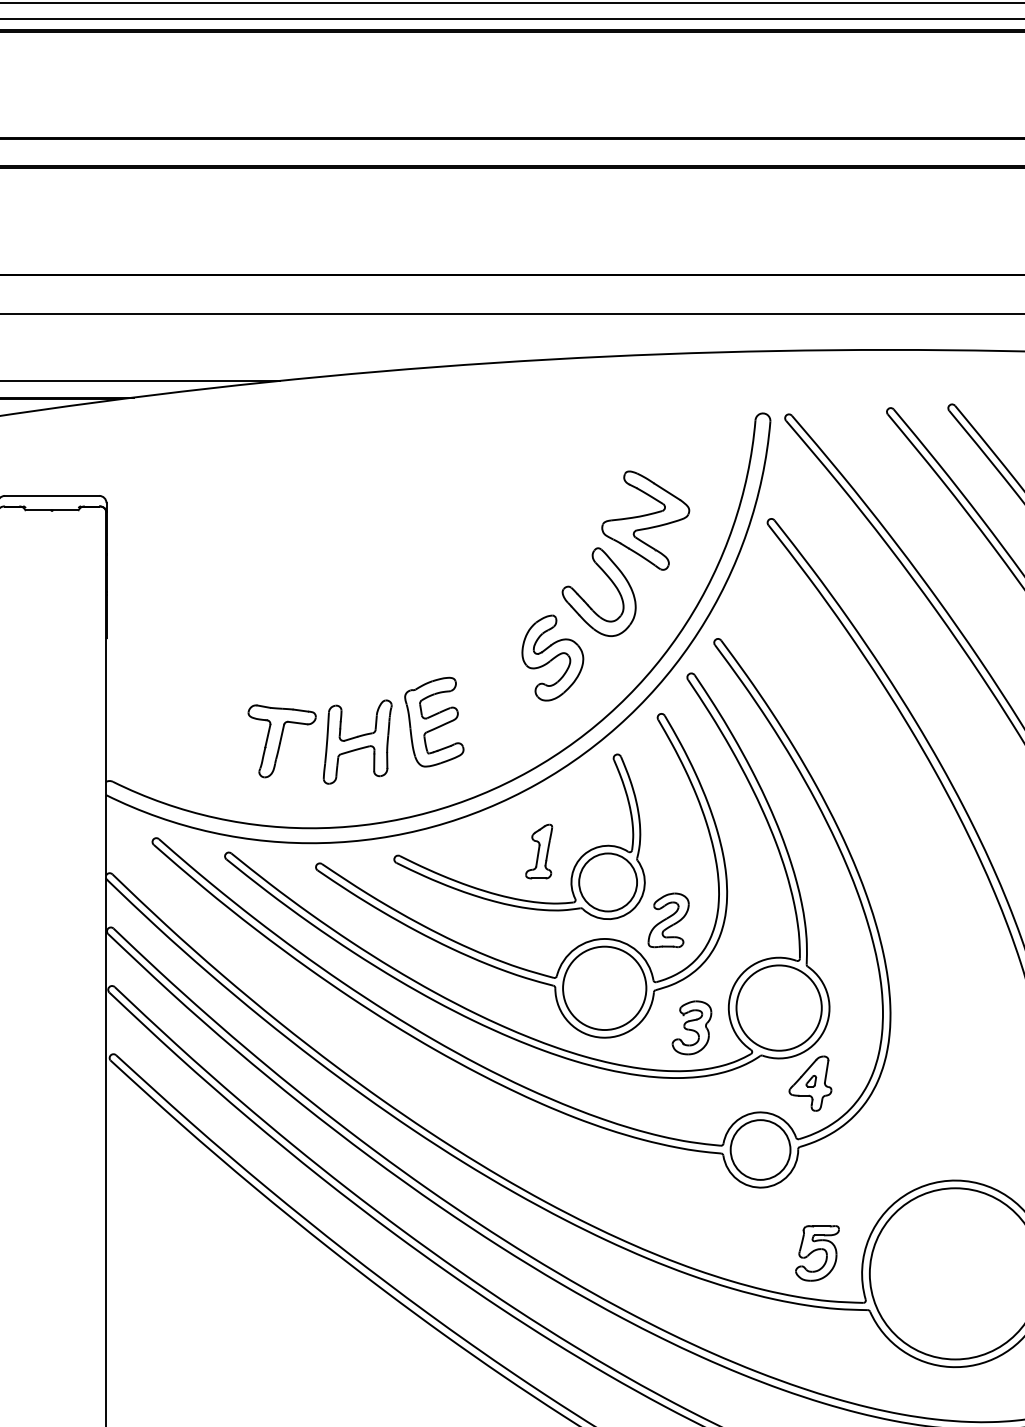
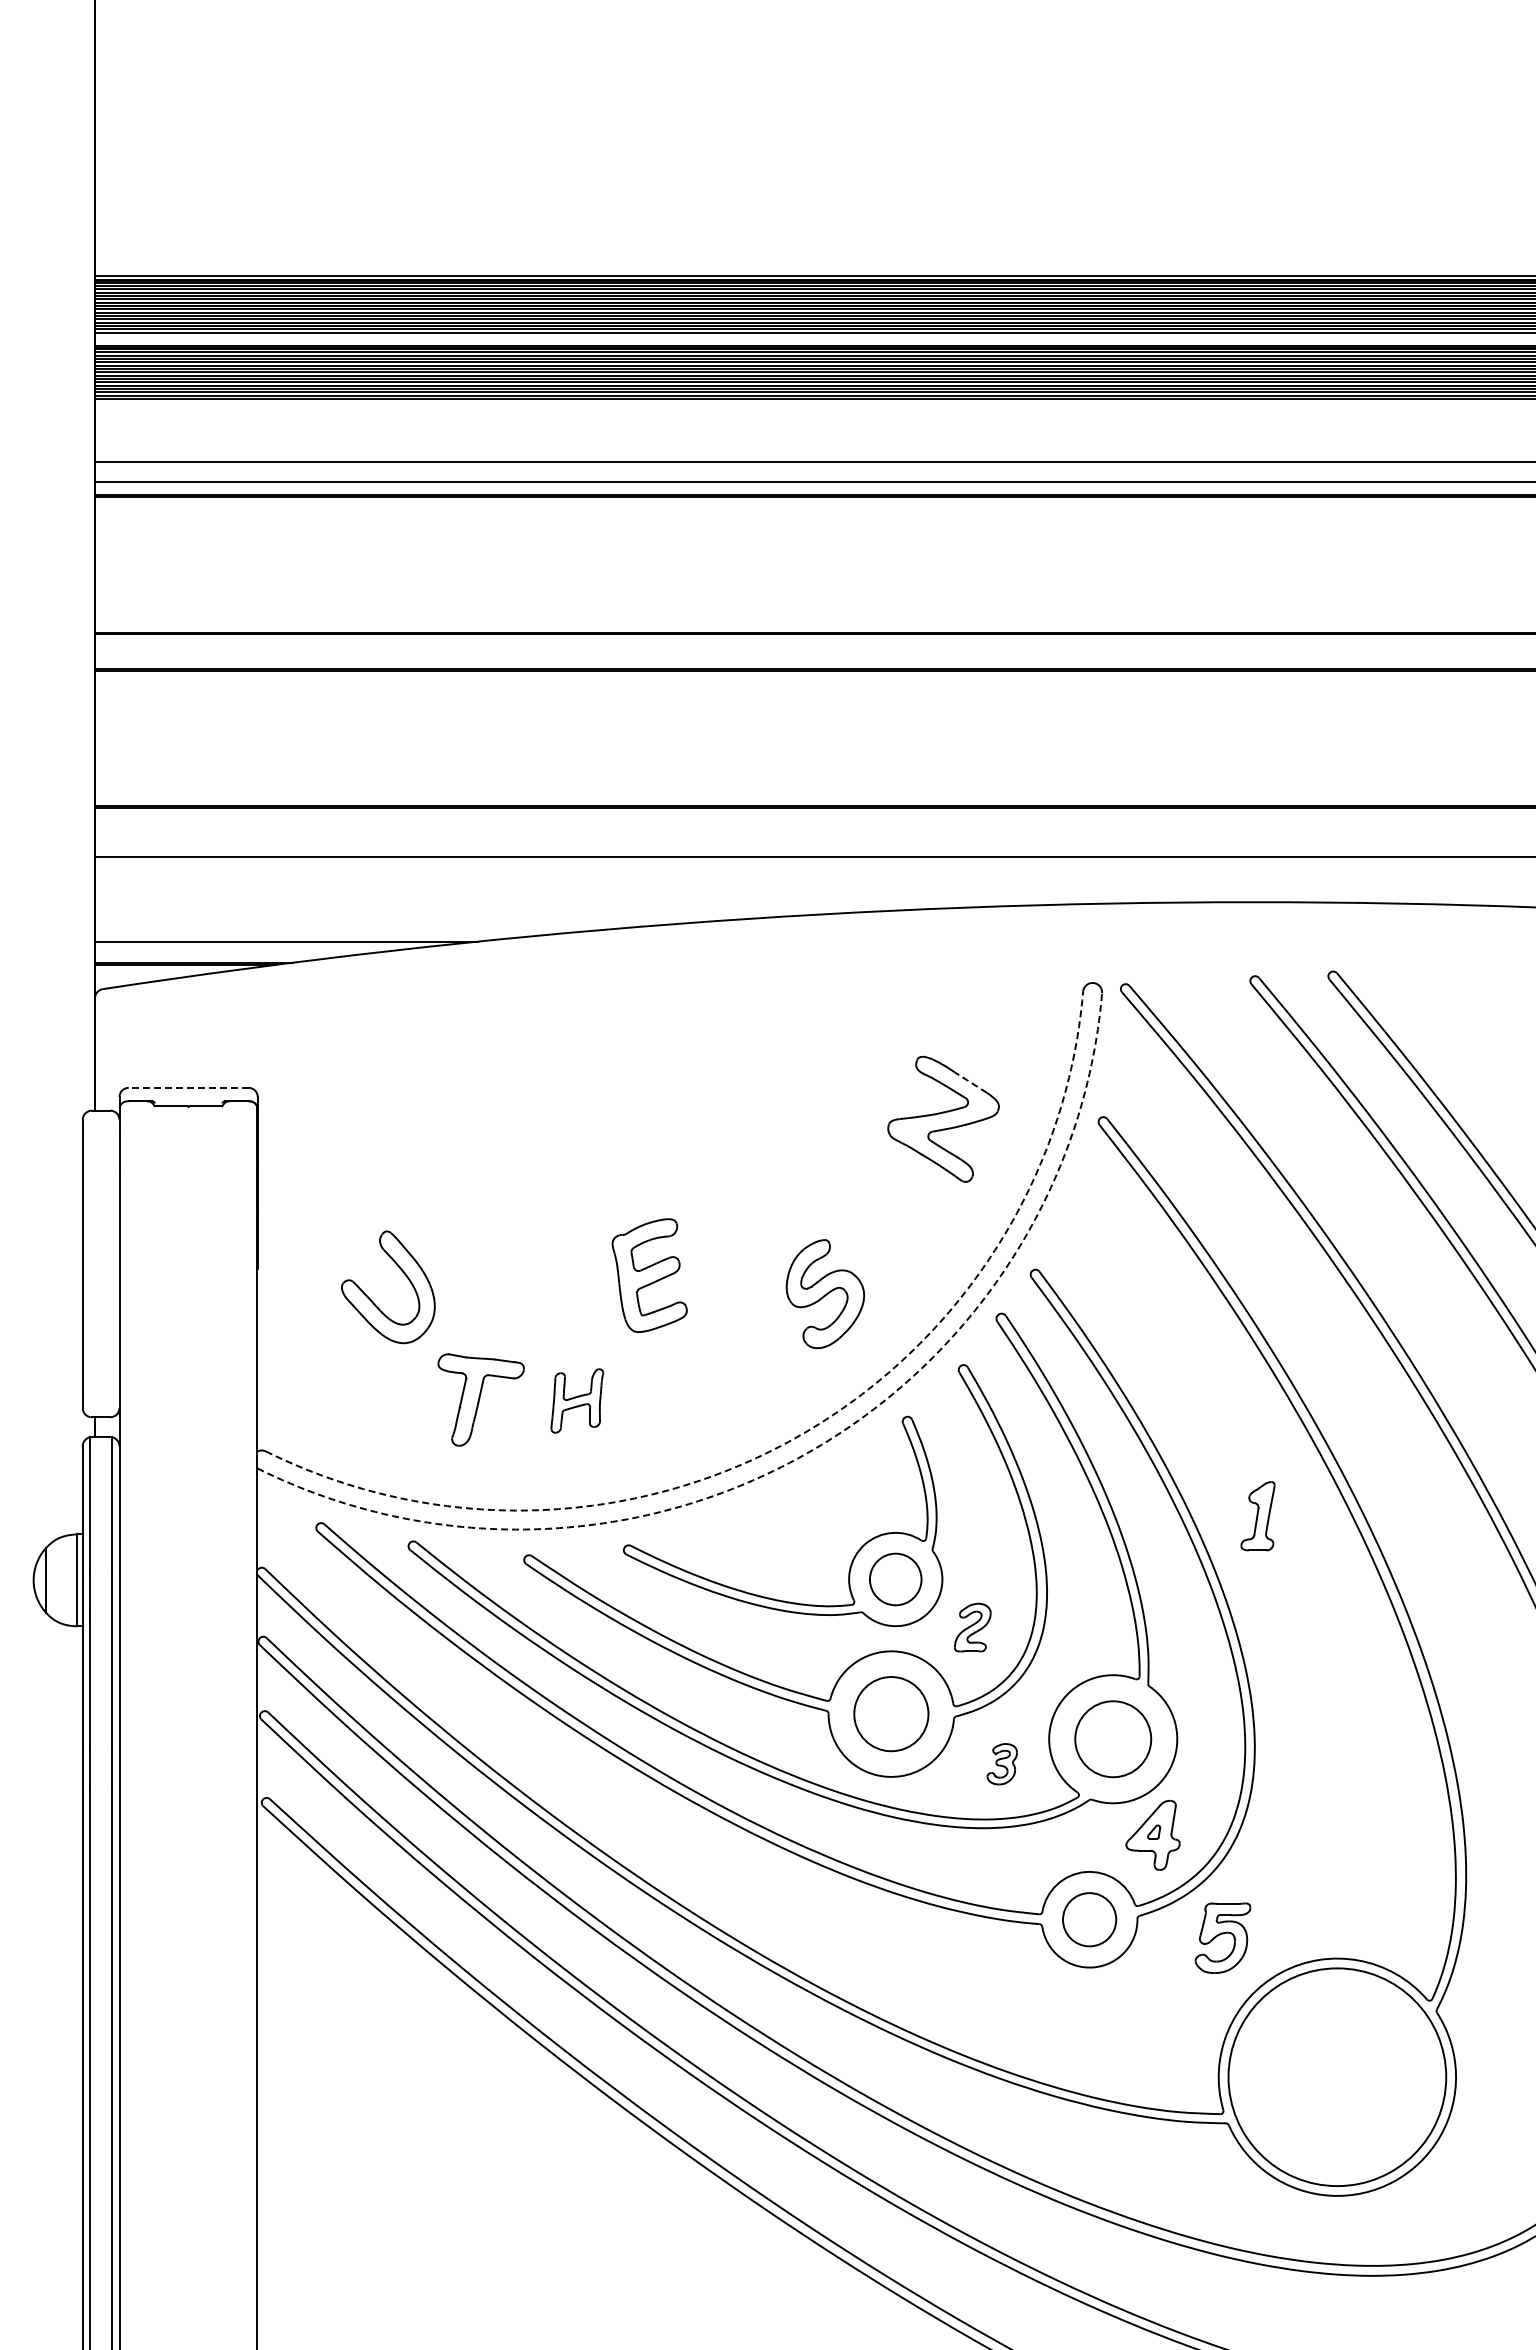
line: (666, 491) -> (970, 1082), solid -> dashed
line: (52, 495) -> (188, 1087), solid -> dashed
part: (612, 583) -> (405, 1276), moved
part: (434, 722) -> (649, 1275), moved
part: (357, 741) -> (577, 1400), size x0.6
arc: (530, 770) -> (796, 1437), solid -> dashed
arc: (537, 784) -> (805, 1454), solid -> dashed
part: (538, 851) -> (1257, 1516), moved
circle: (607, 882) -> (895, 1579), size x0.7
part: (668, 920) -> (972, 1627), size x0.7
circle: (604, 988) -> (891, 1714), size x0.7
circle: (778, 1008) -> (1112, 1739), size x0.7
part: (691, 1027) -> (1001, 1763), size x0.6
circle: (760, 1149) -> (1089, 1919), size x0.7
part: (817, 1252) -> (1222, 1937), moved

